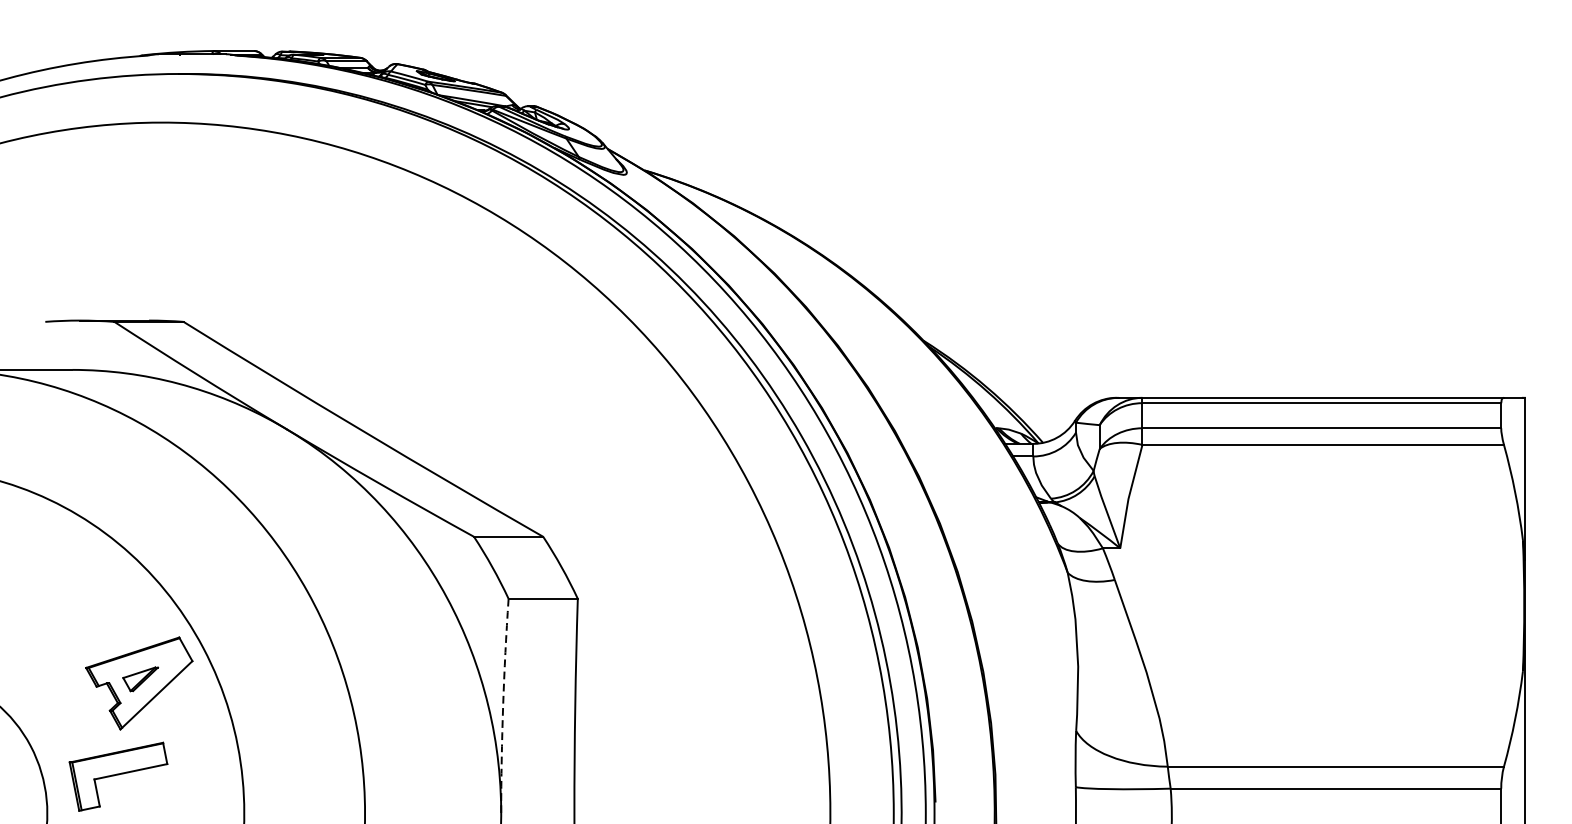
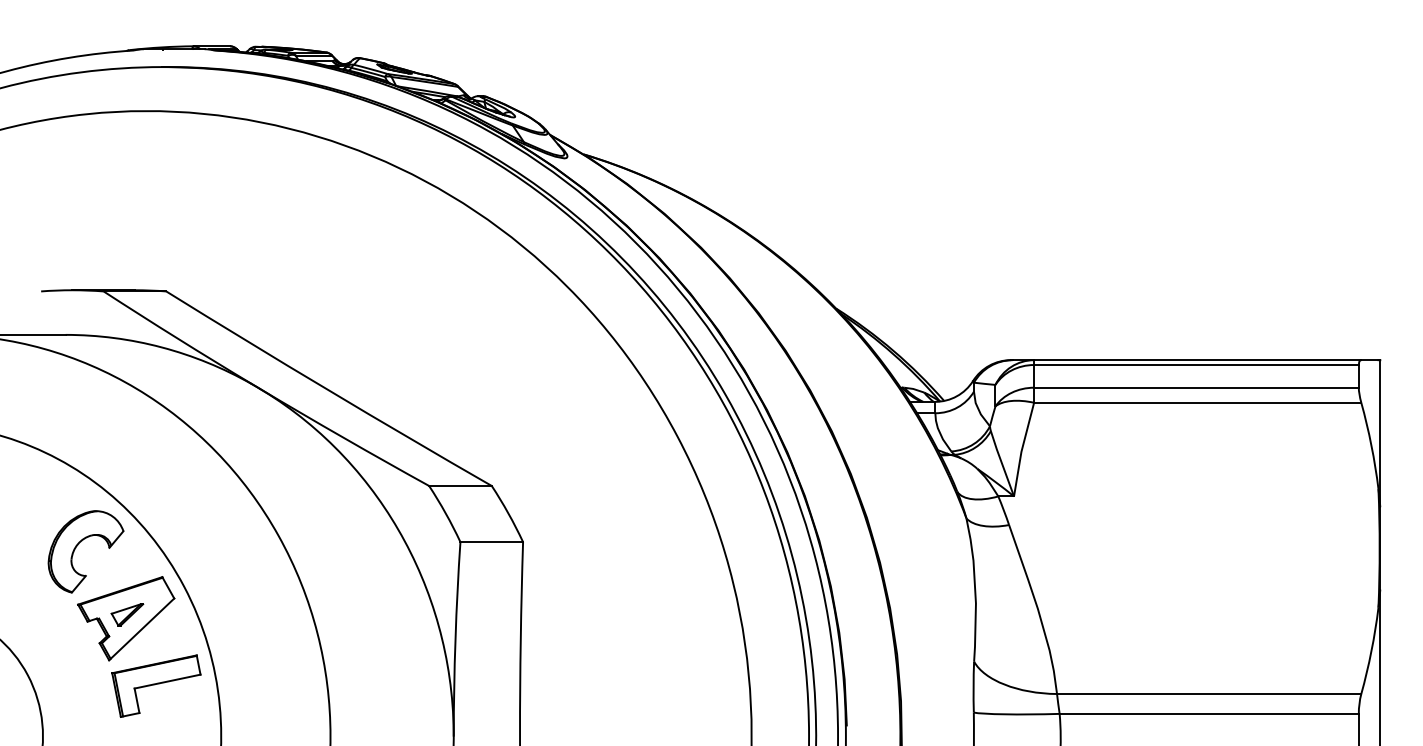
part: (86, 602) -> (78, 545), added
arc: (503, 706) -> (455, 639), dashed -> solid
part: (118, 776) -> (156, 685), moved

